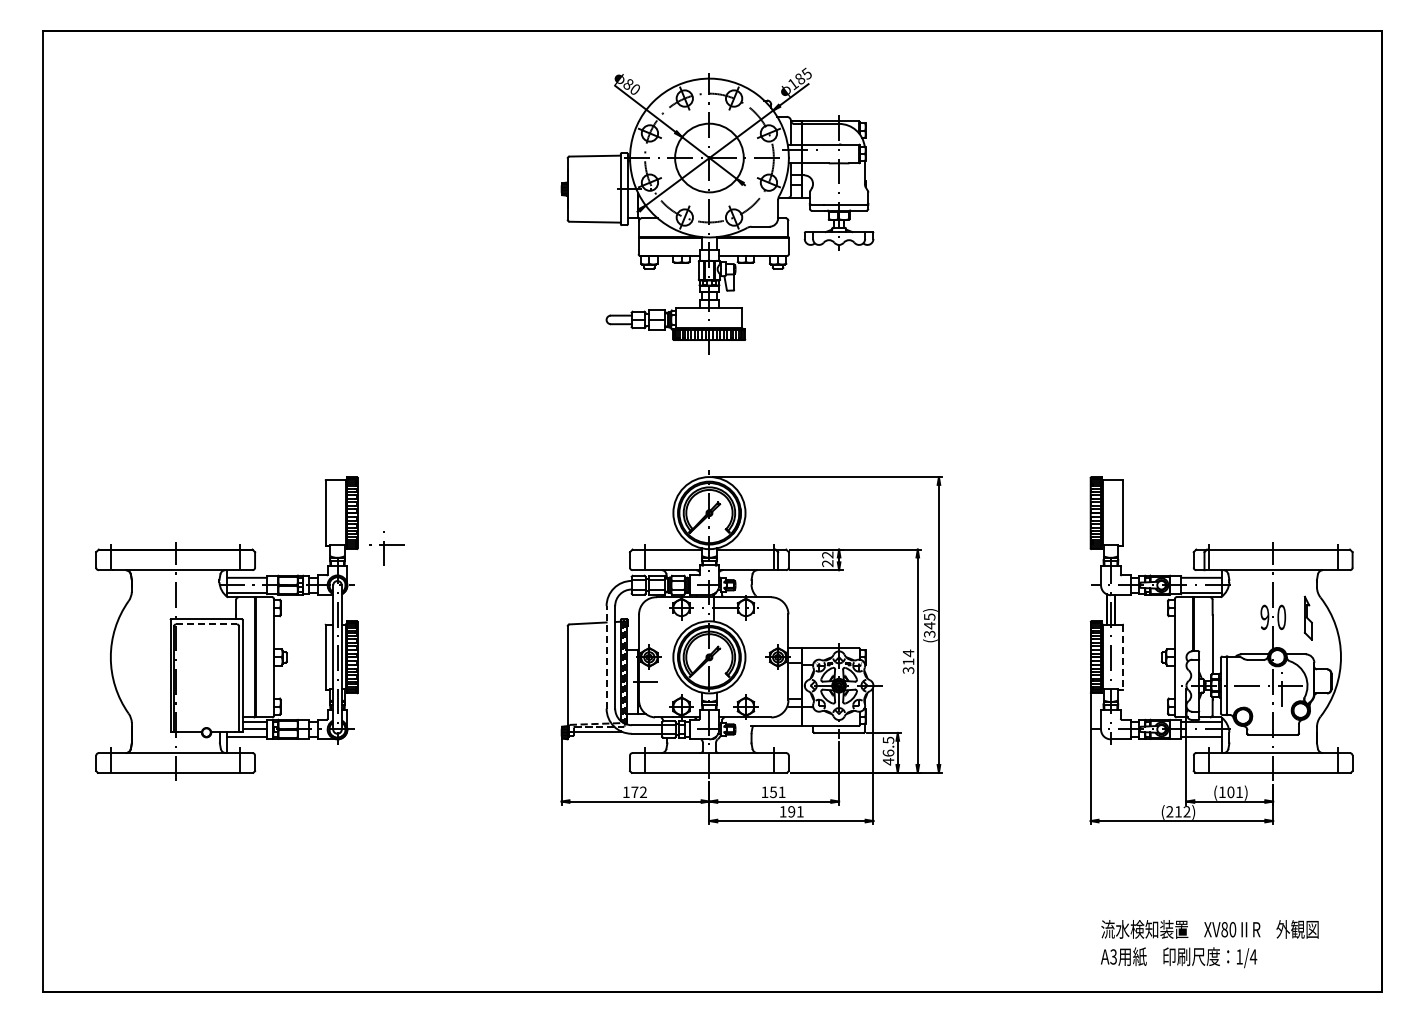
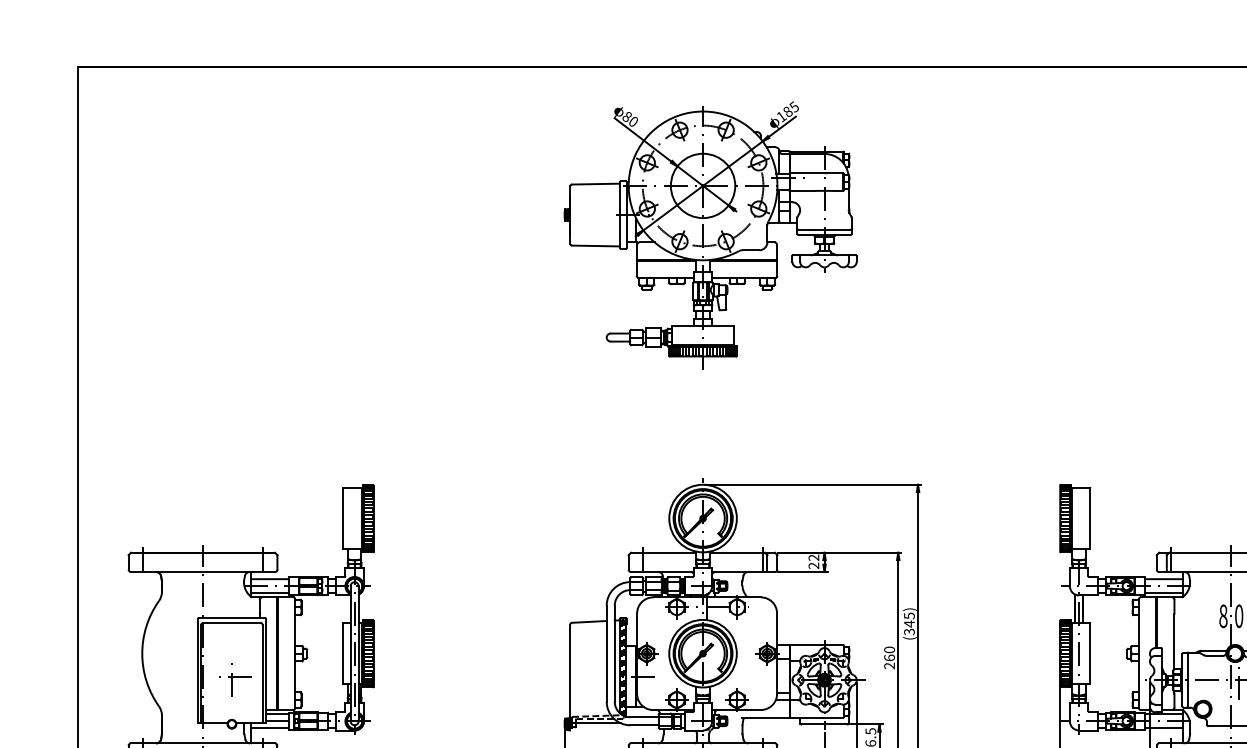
part: (386, 548) -> (234, 680), moved
text: (1264, 617) -> (1223, 616), 9 -> 8
line: (206, 624) -> (231, 622), dashed -> solid
line: (606, 656) -> (606, 652), dashed -> solid
line: (1122, 657) -> (1090, 653), dashed -> solid
text: (908, 661) -> (889, 657), 314 -> 260

